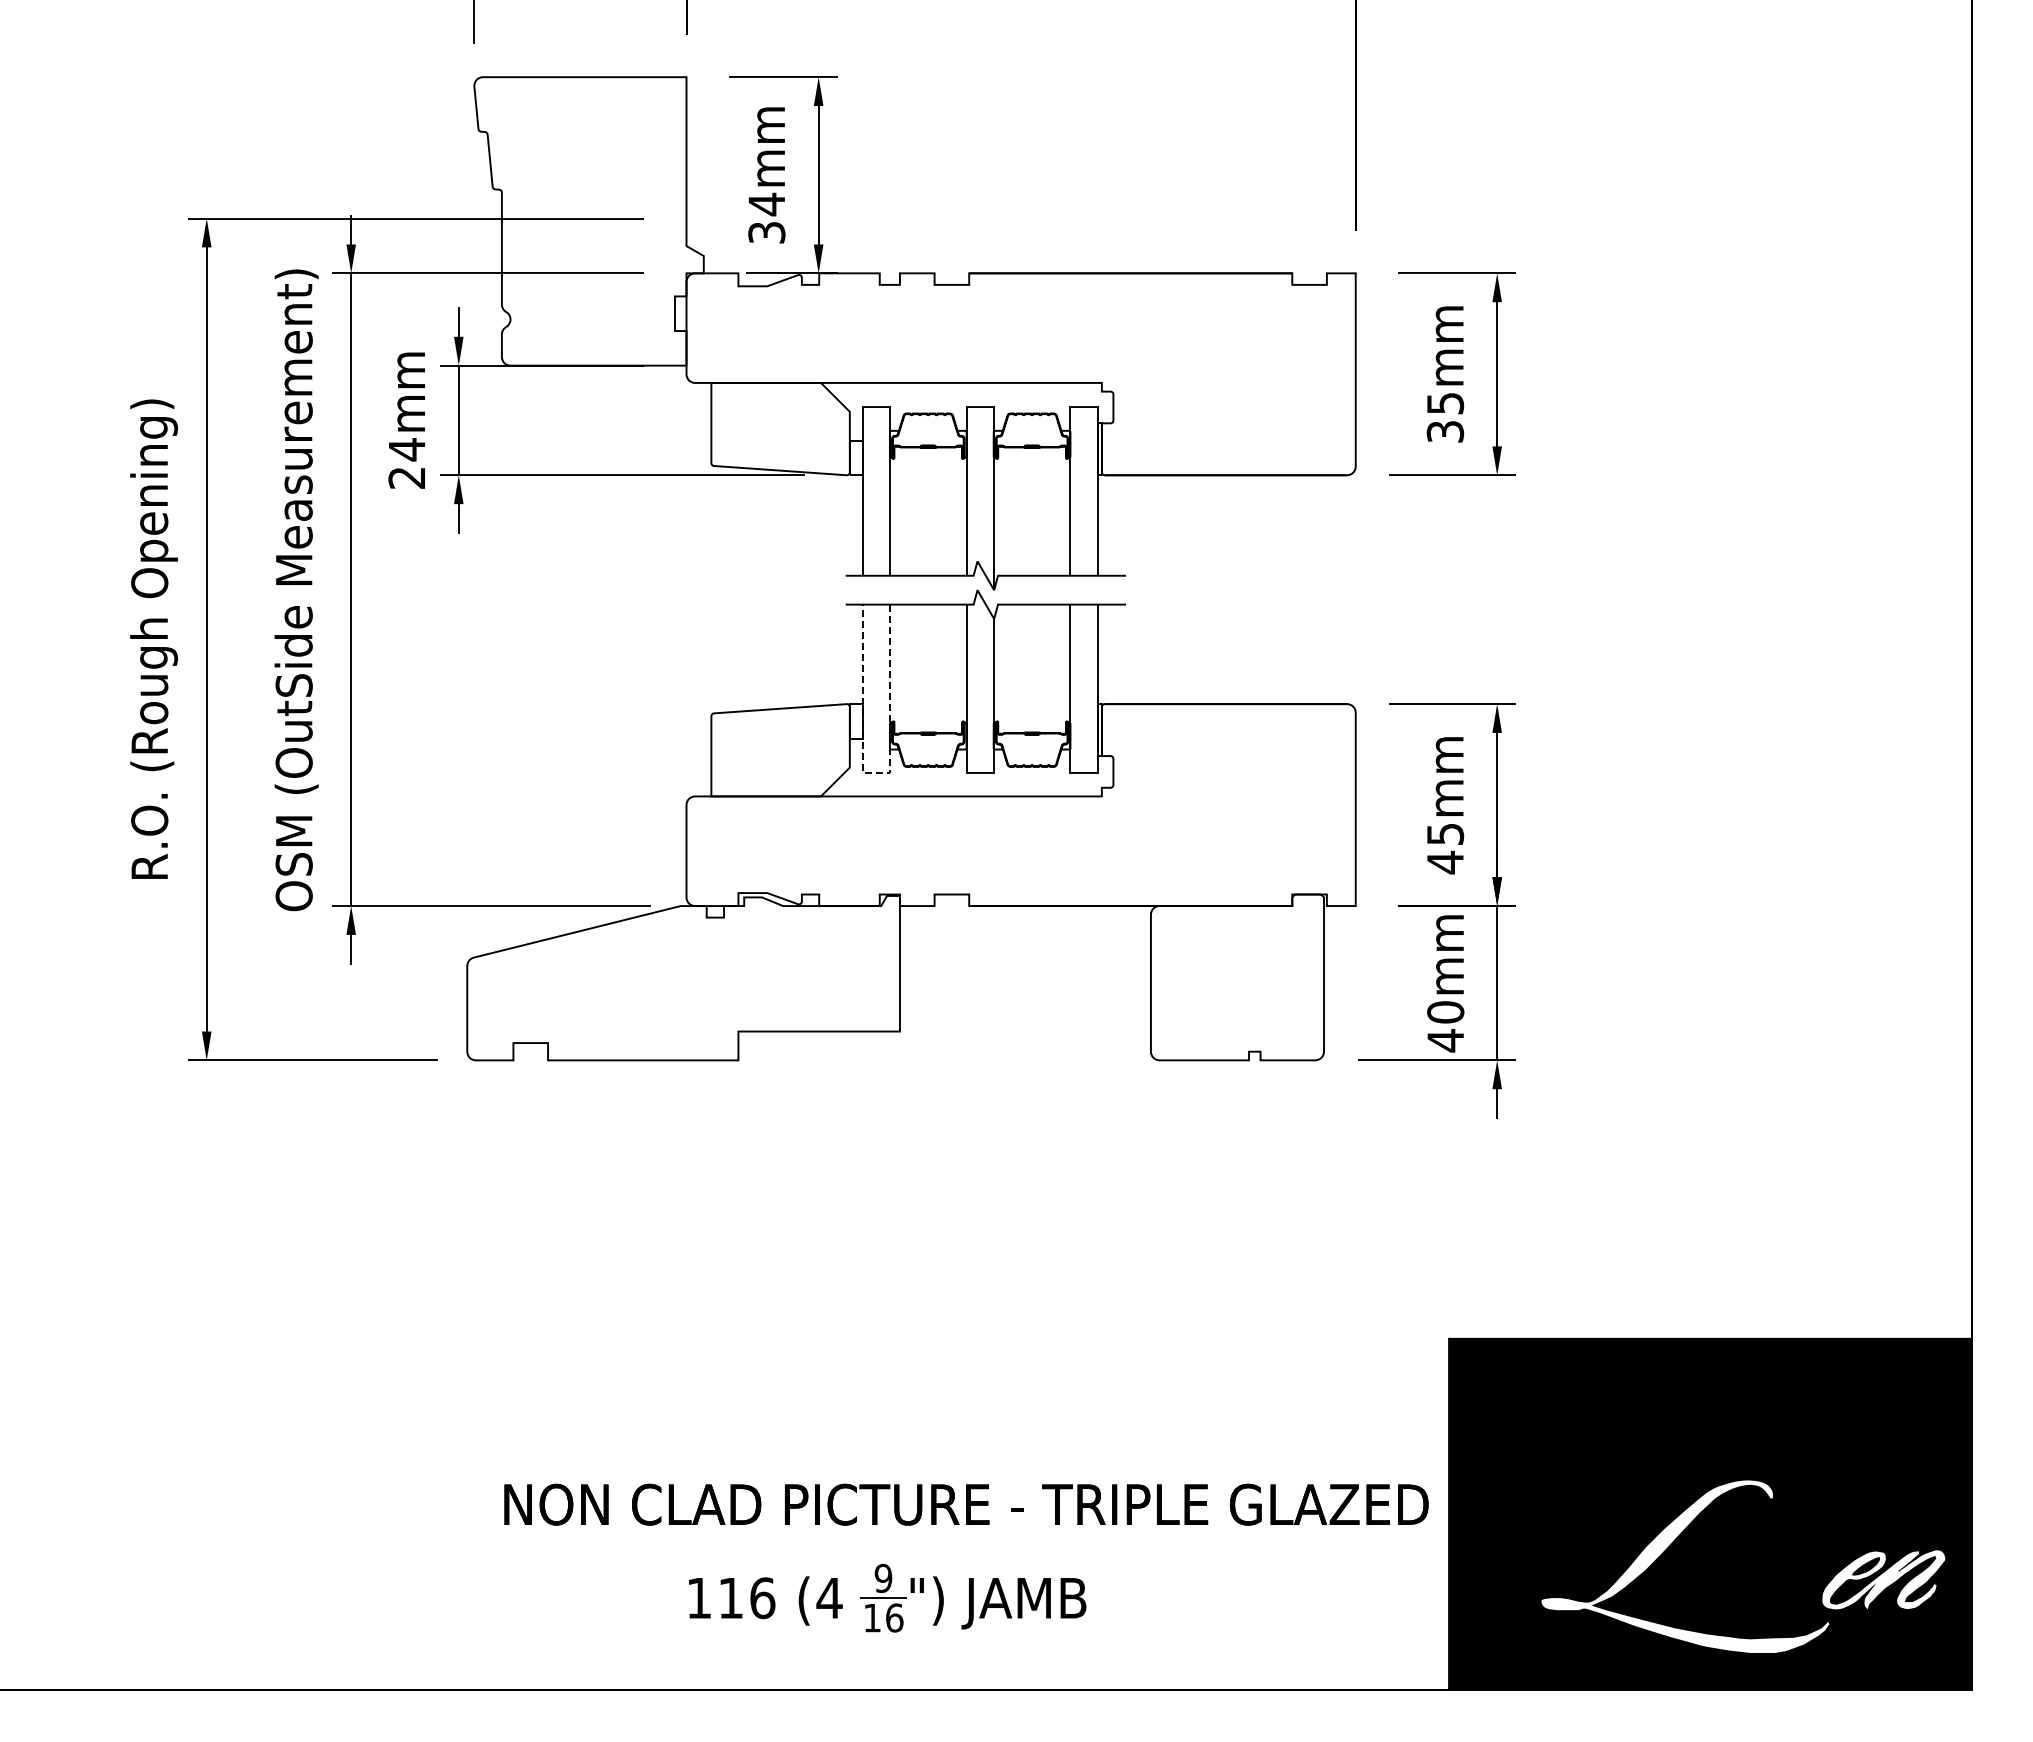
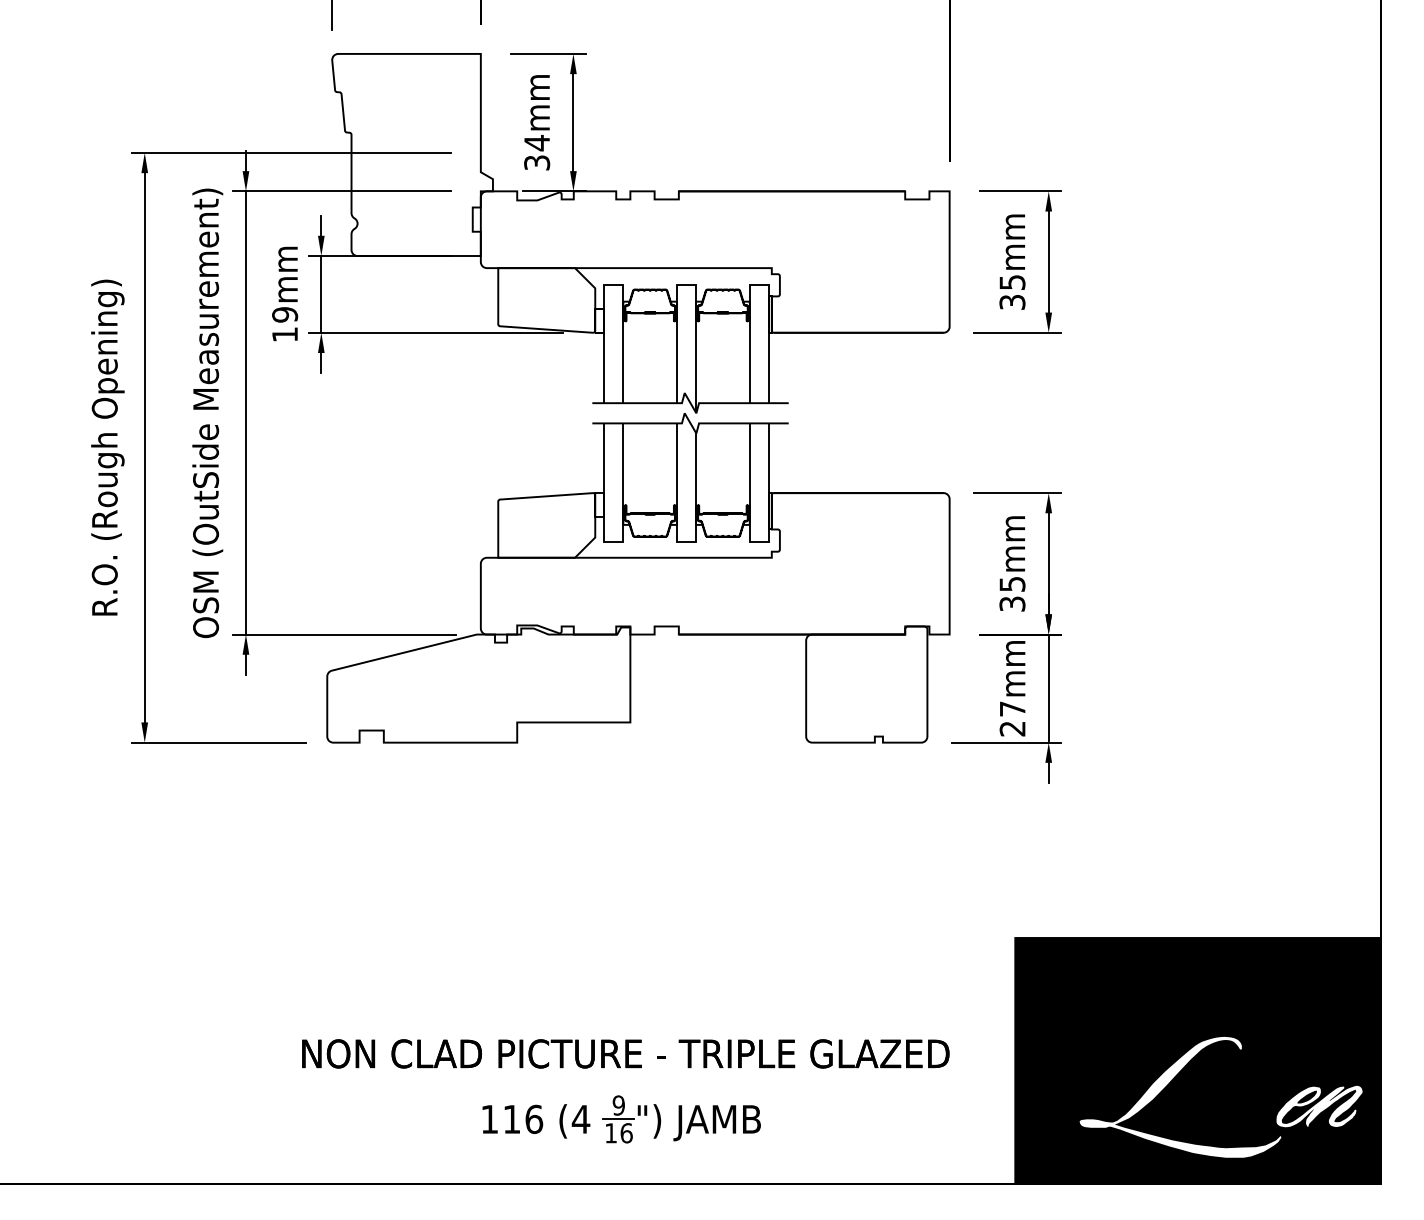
text: (406, 463) -> (284, 324), 24mm -> 19mm
line: (876, 773) -> (613, 541), dashed -> solid
text: (1445, 862) -> (1012, 604), 45mm -> 35mm
text: (1445, 1026) -> (1012, 718), 40mm -> 27mm
text: (966, 1504) -> (625, 1053), moved

